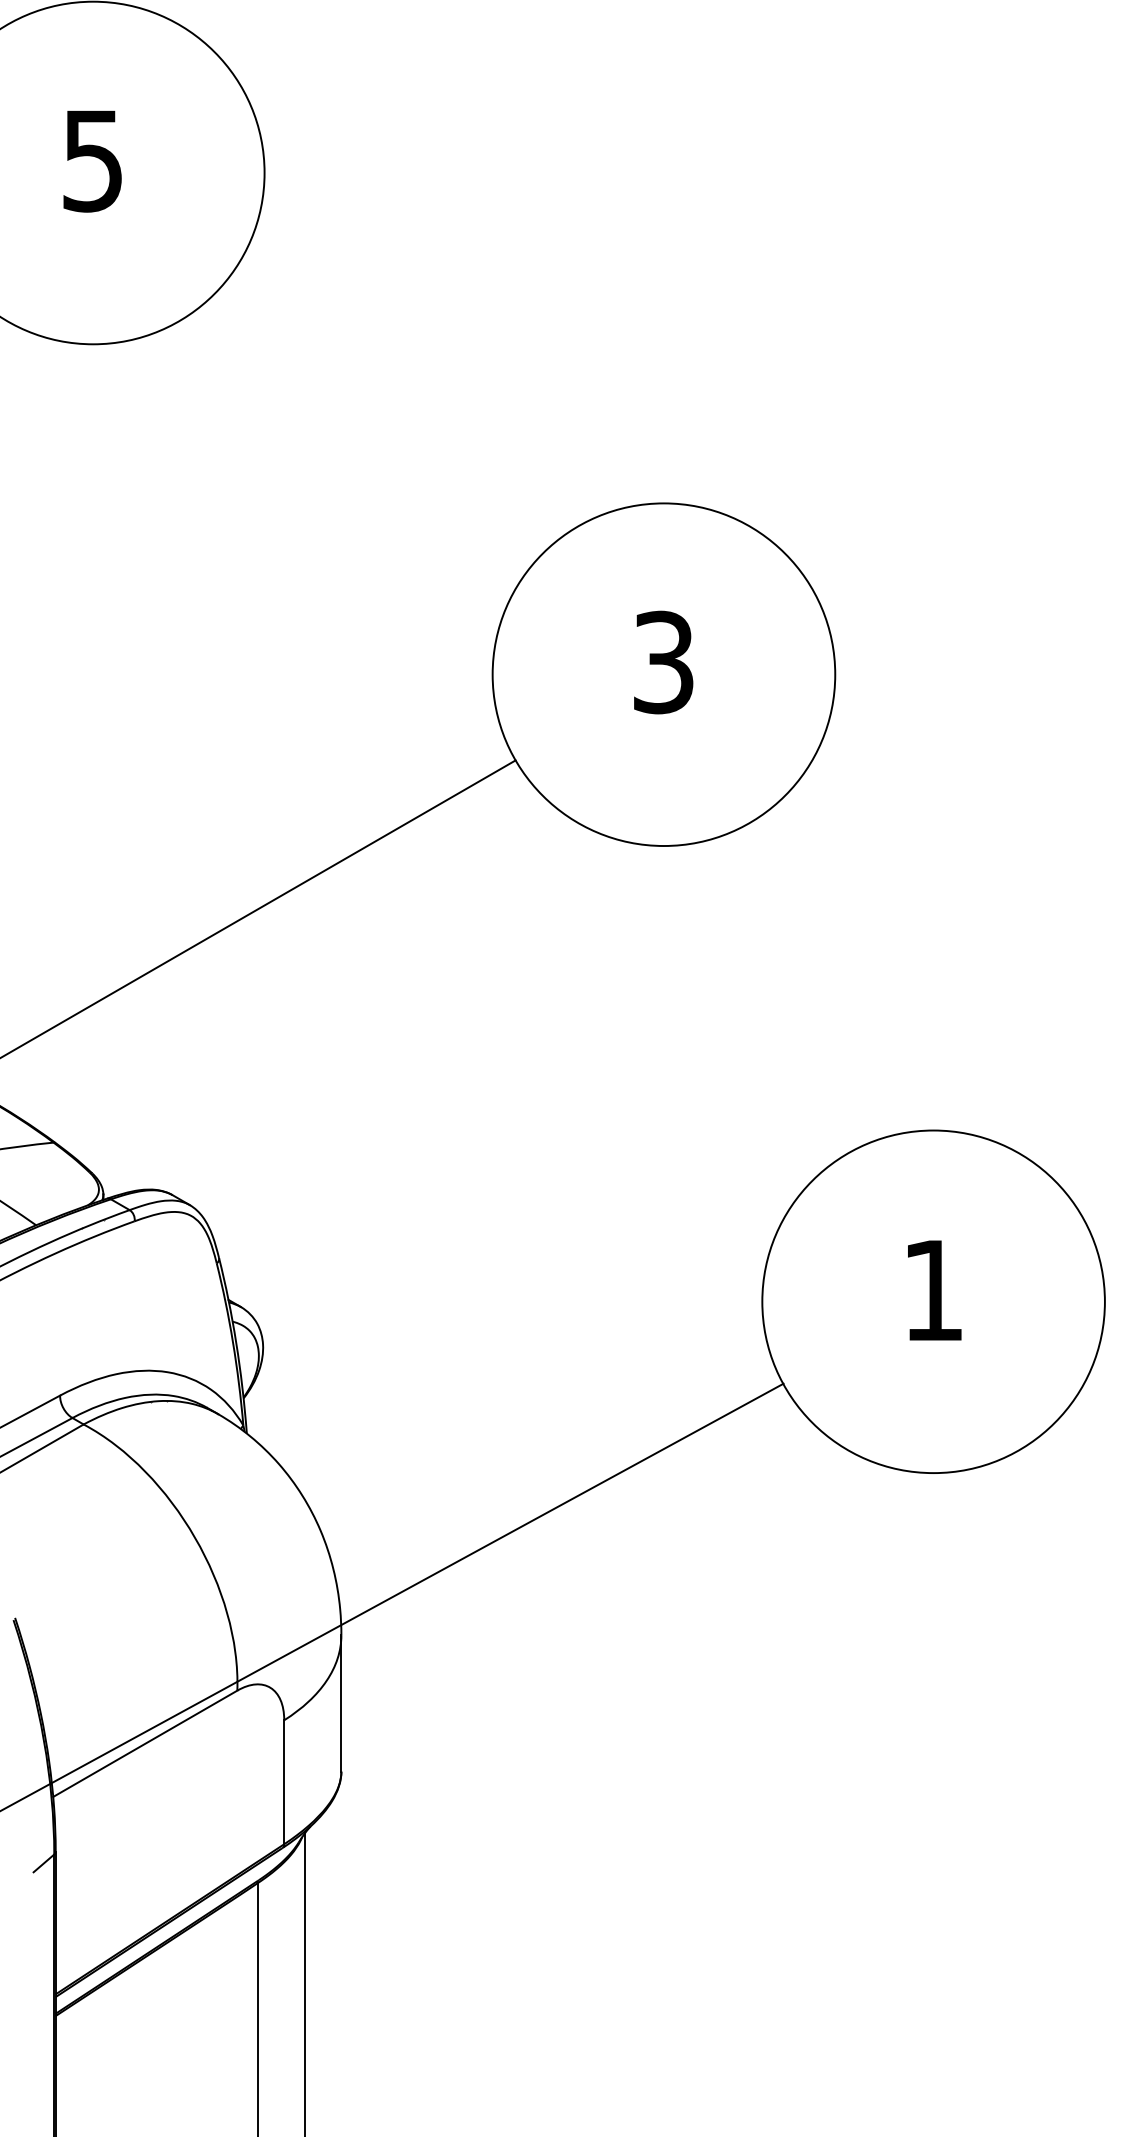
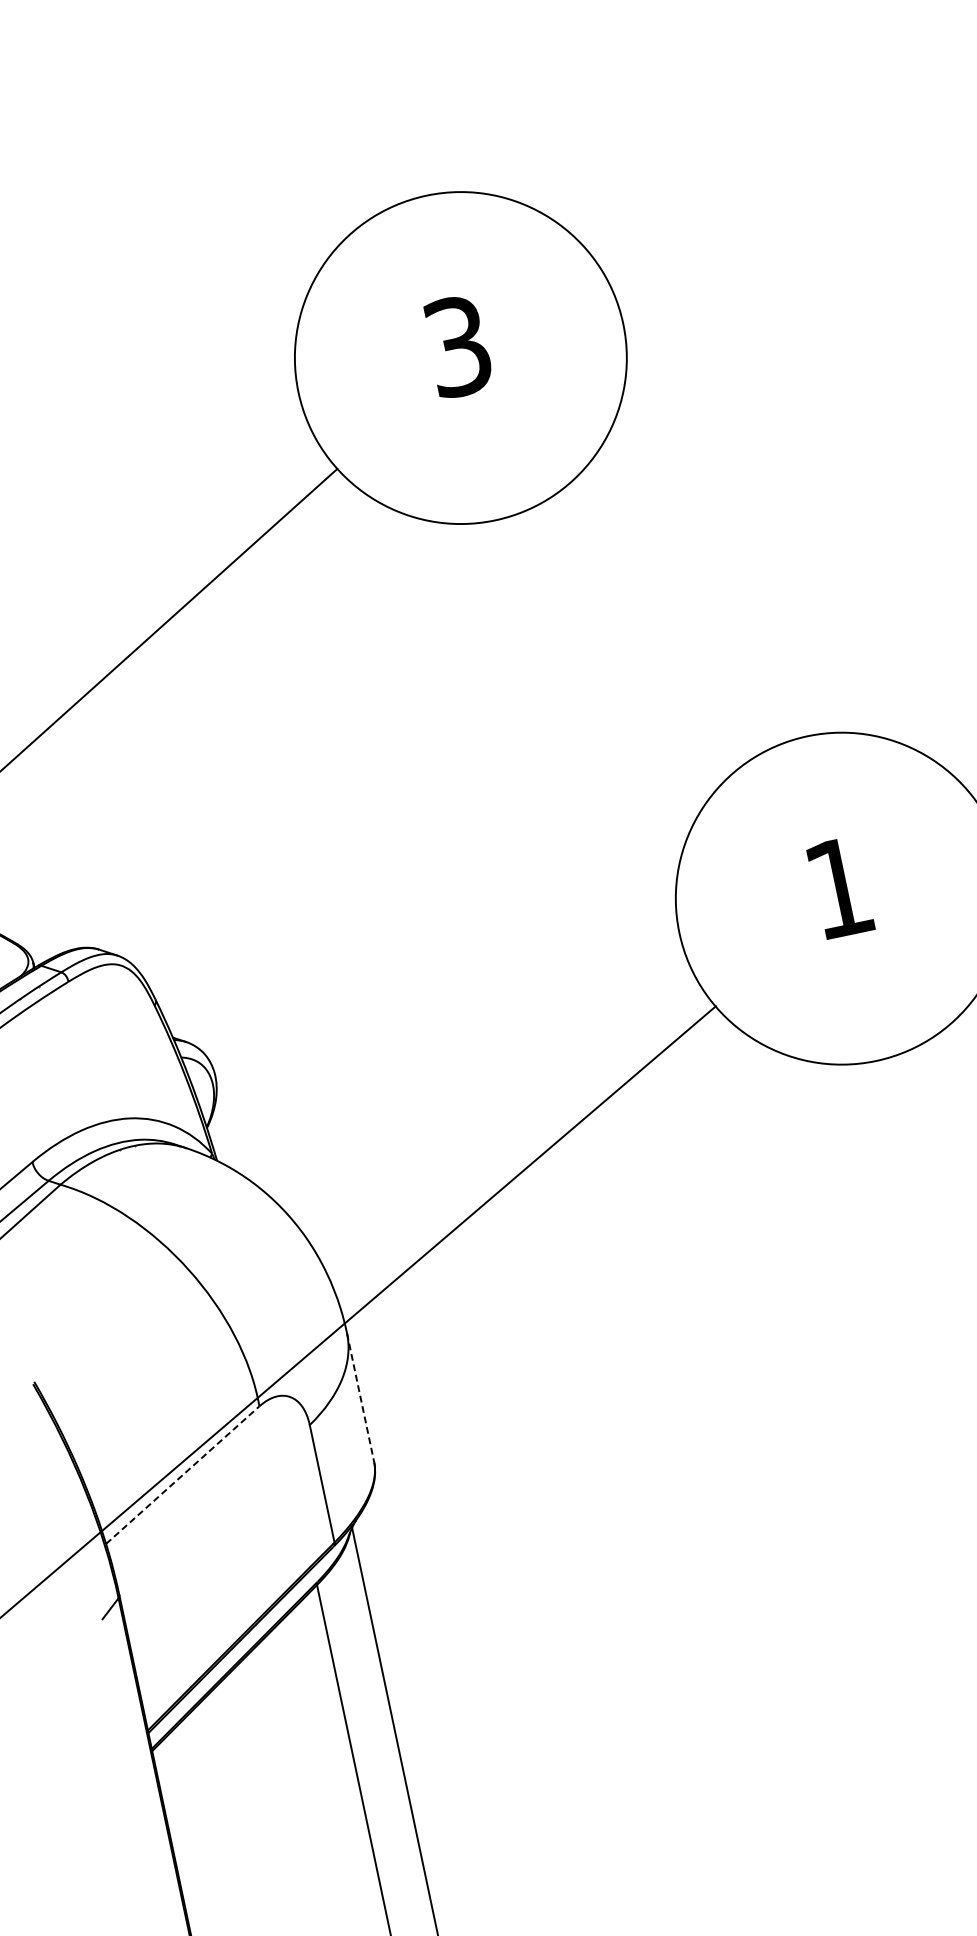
line: (341, 1704) -> (360, 1398), solid -> dashed
line: (145, 1743) -> (182, 1474), solid -> dashed

